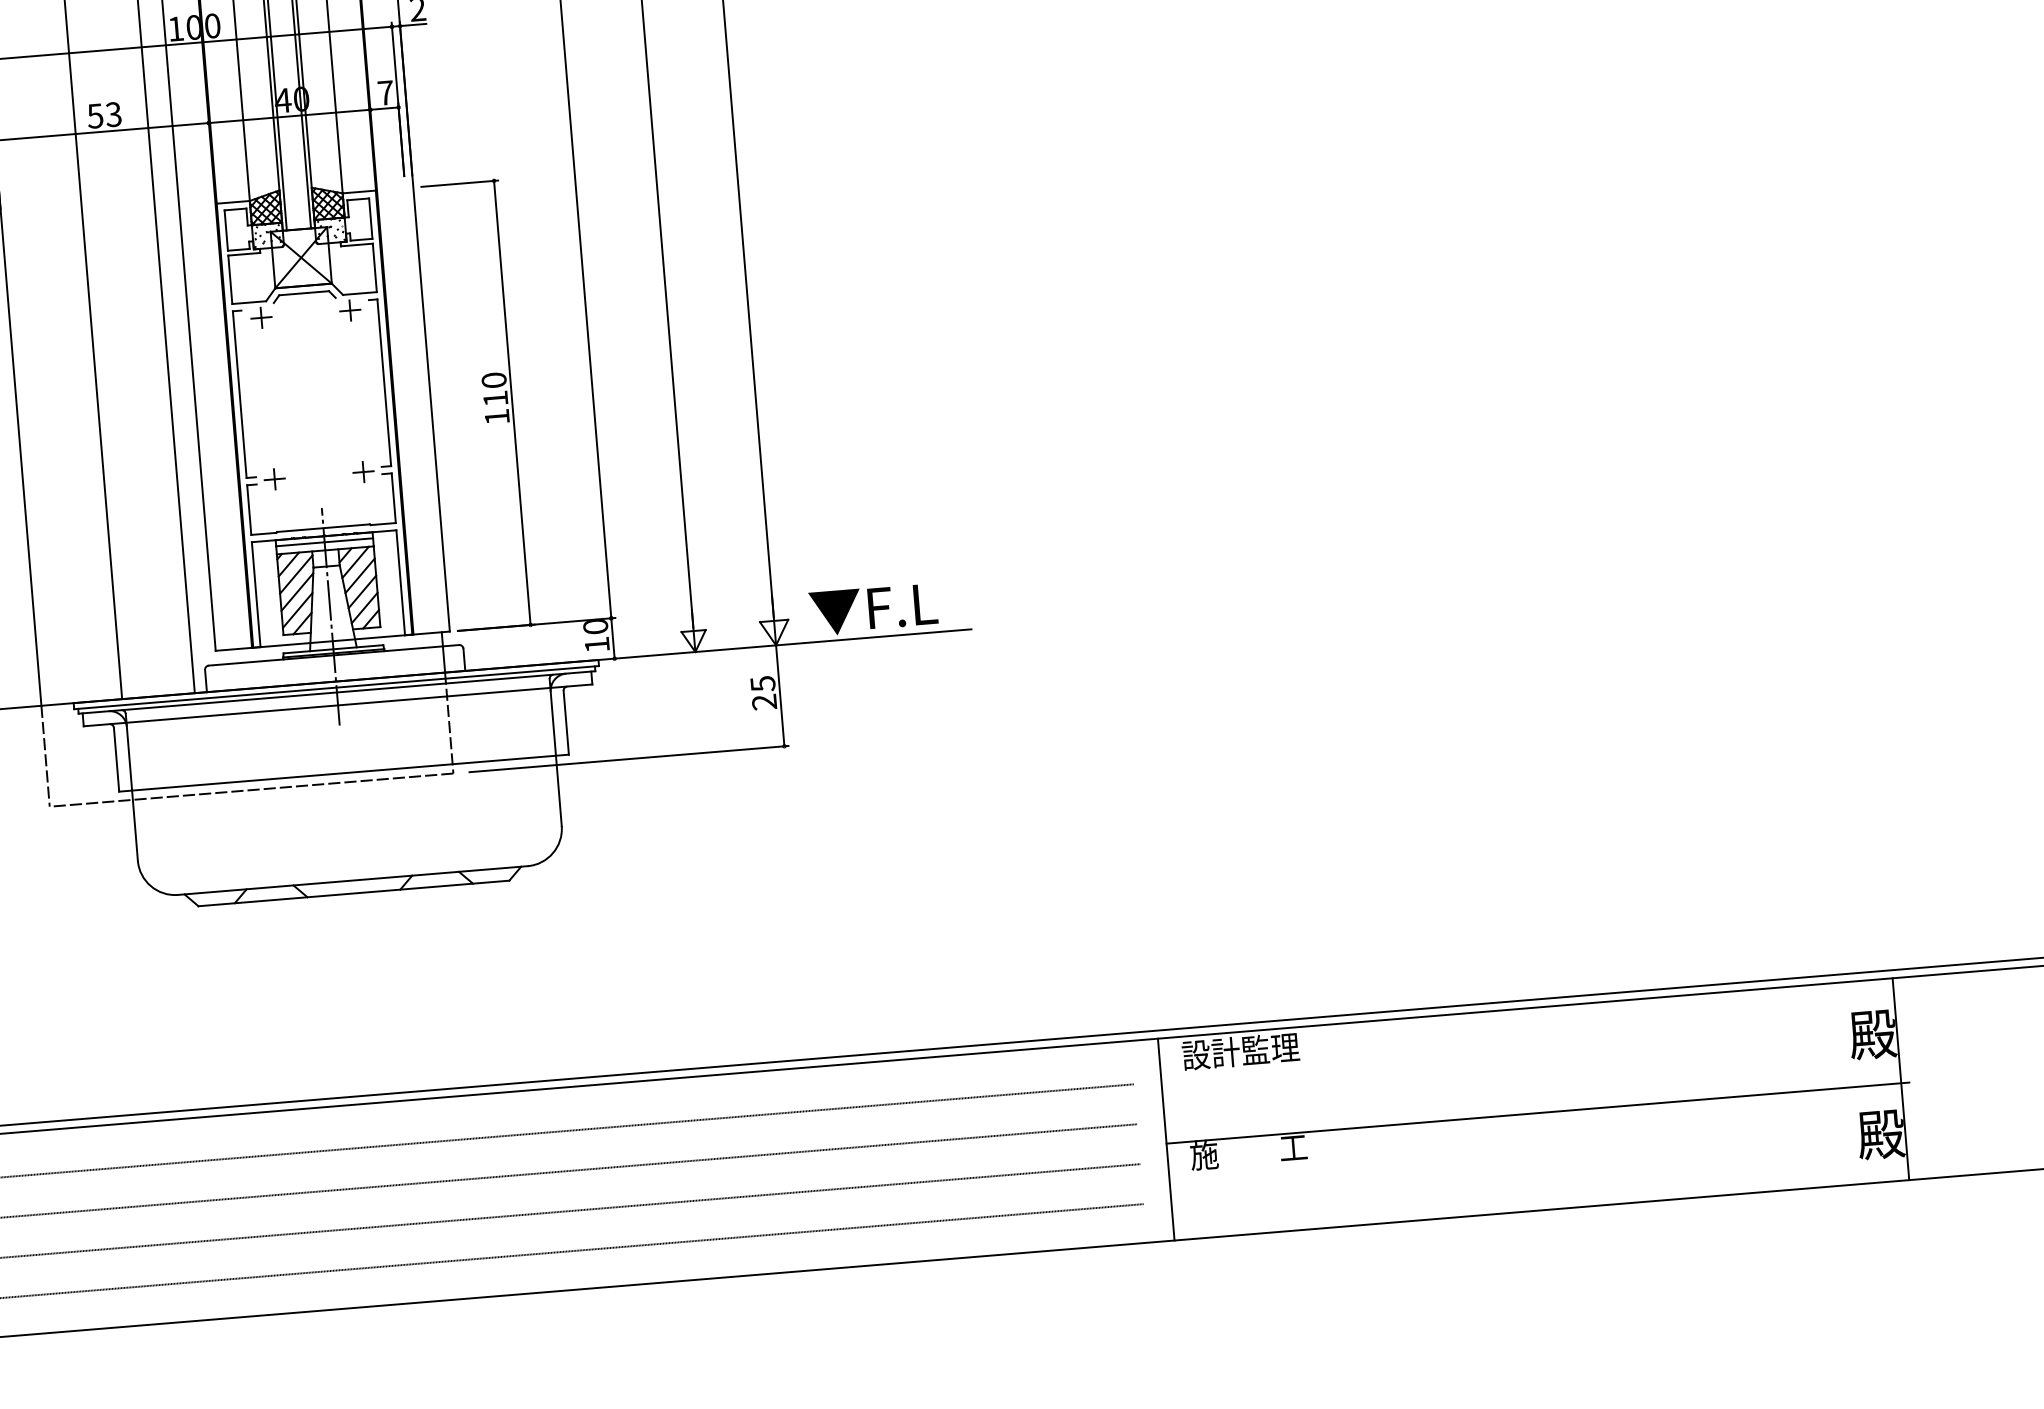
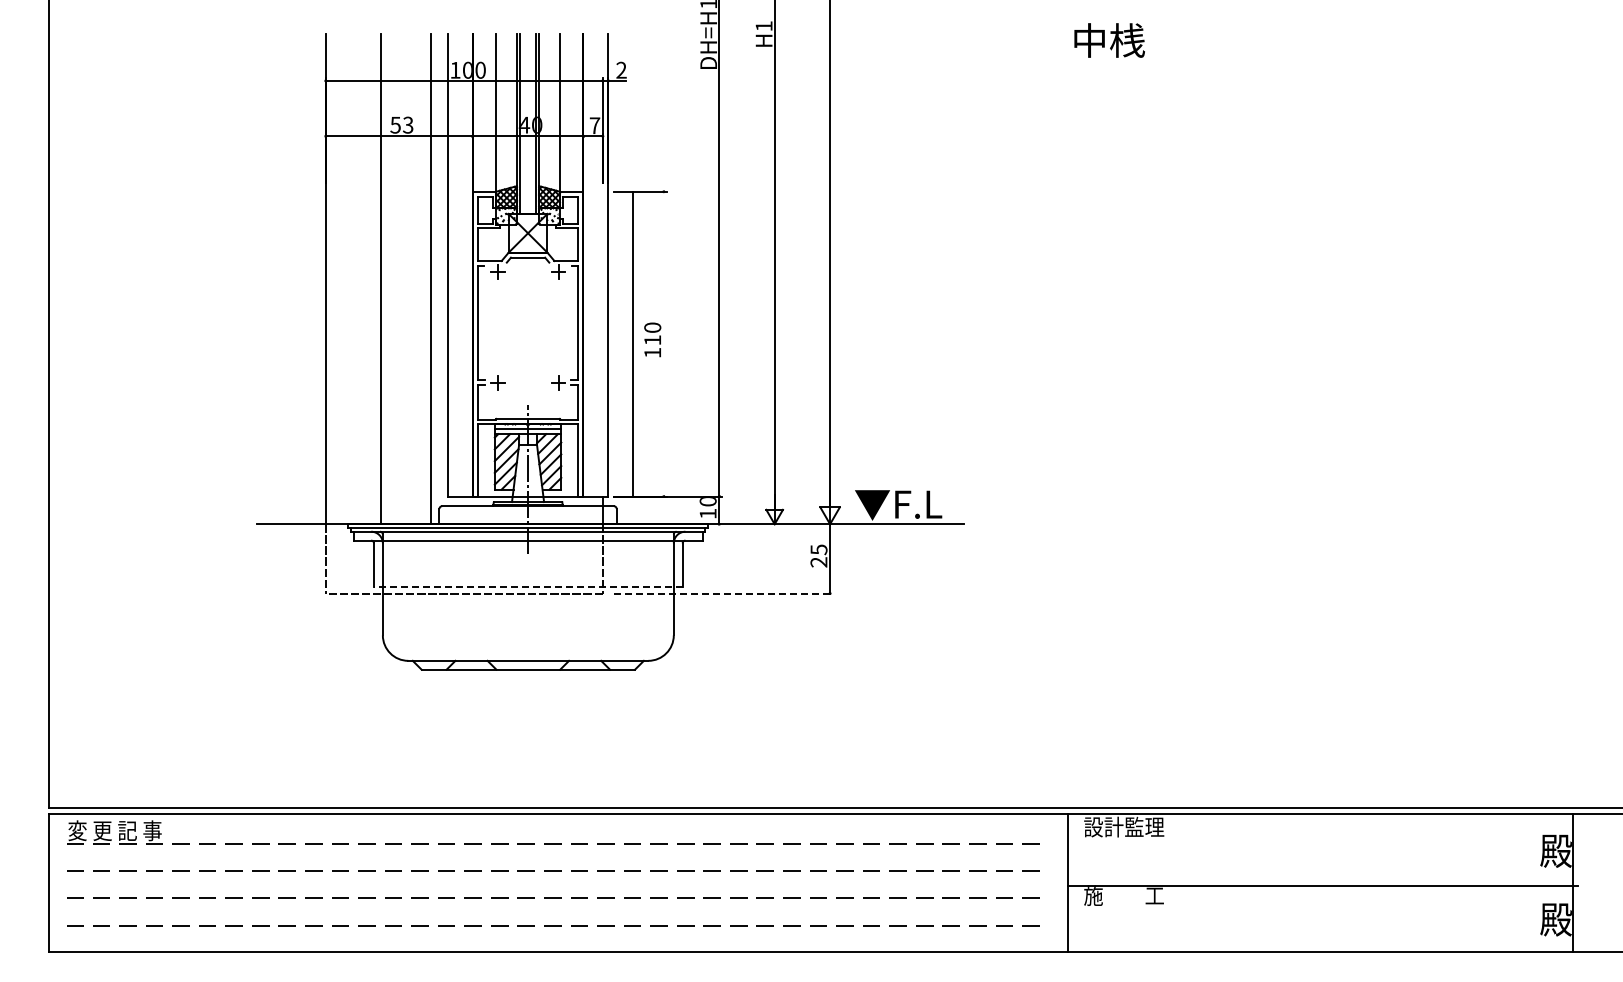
line: (511, 402) -> (632, 343), moved
line: (629, 759) -> (723, 593), solid -> dashed
line: (342, 773) -> (527, 587), solid -> dashed

